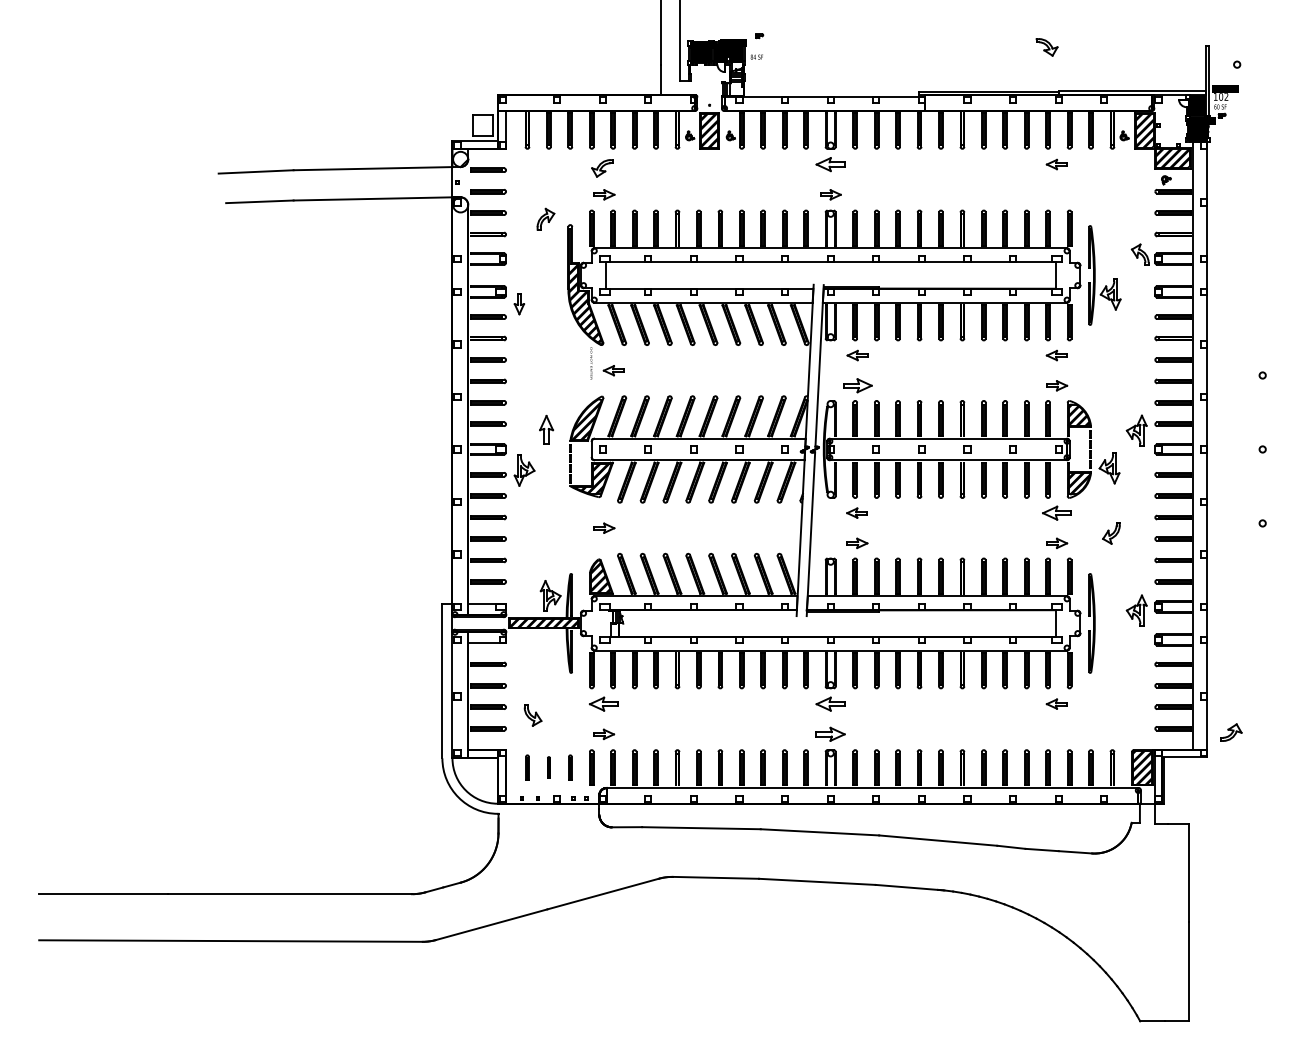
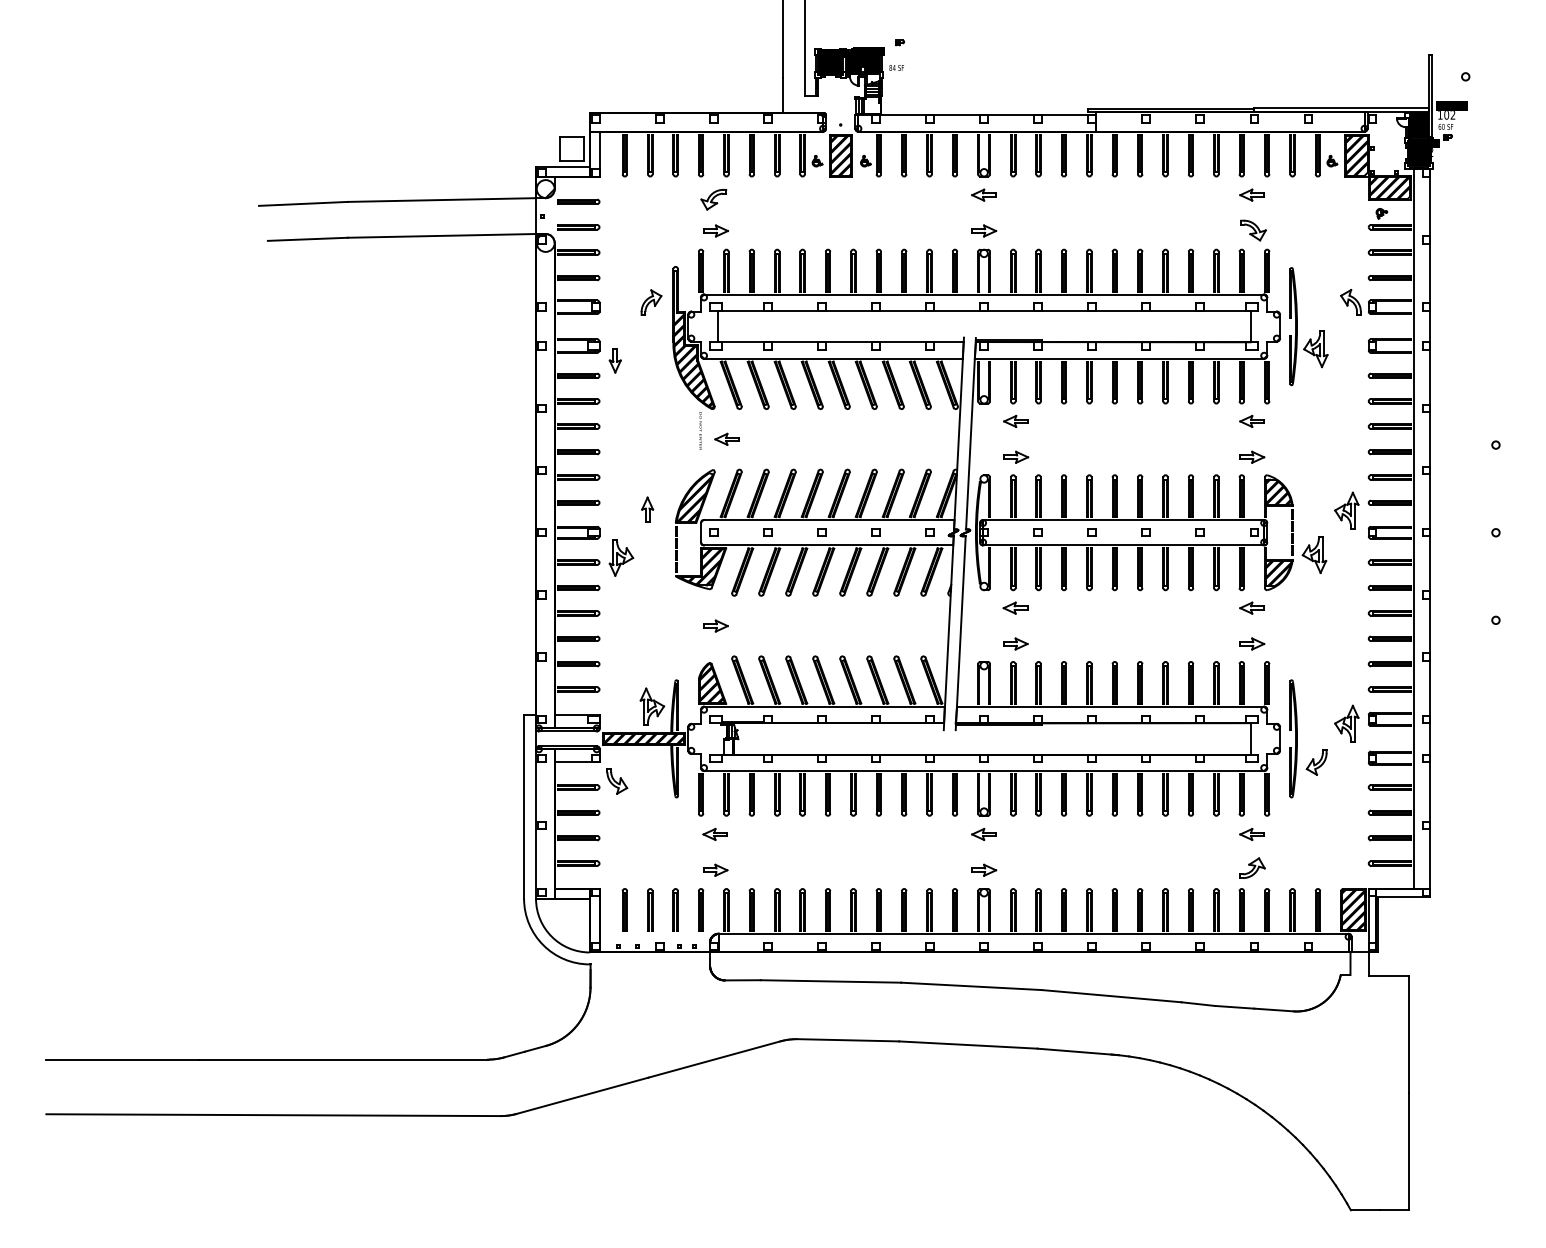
part: (1046, 47) -> (1252, 230), moved
part: (830, 164) -> (983, 195), size x0.71
part: (545, 218) -> (650, 301), moved
part: (857, 385) -> (1015, 456), size x0.71
part: (546, 429) -> (647, 509), size x0.71
part: (1056, 512) -> (1251, 607), size x0.71
part: (1111, 533) -> (1316, 762), moved
part: (603, 703) -> (714, 833), size x0.71
part: (830, 703) -> (983, 833), size x0.71
part: (532, 715) -> (616, 781), moved
part: (1231, 732) -> (1252, 868), moved
part: (830, 734) -> (983, 870), size x0.71
part: (527, 767) -> (624, 909), size x1.43
part: (548, 767) -> (649, 909), size x1.67
part: (570, 767) -> (675, 909), size x1.43

